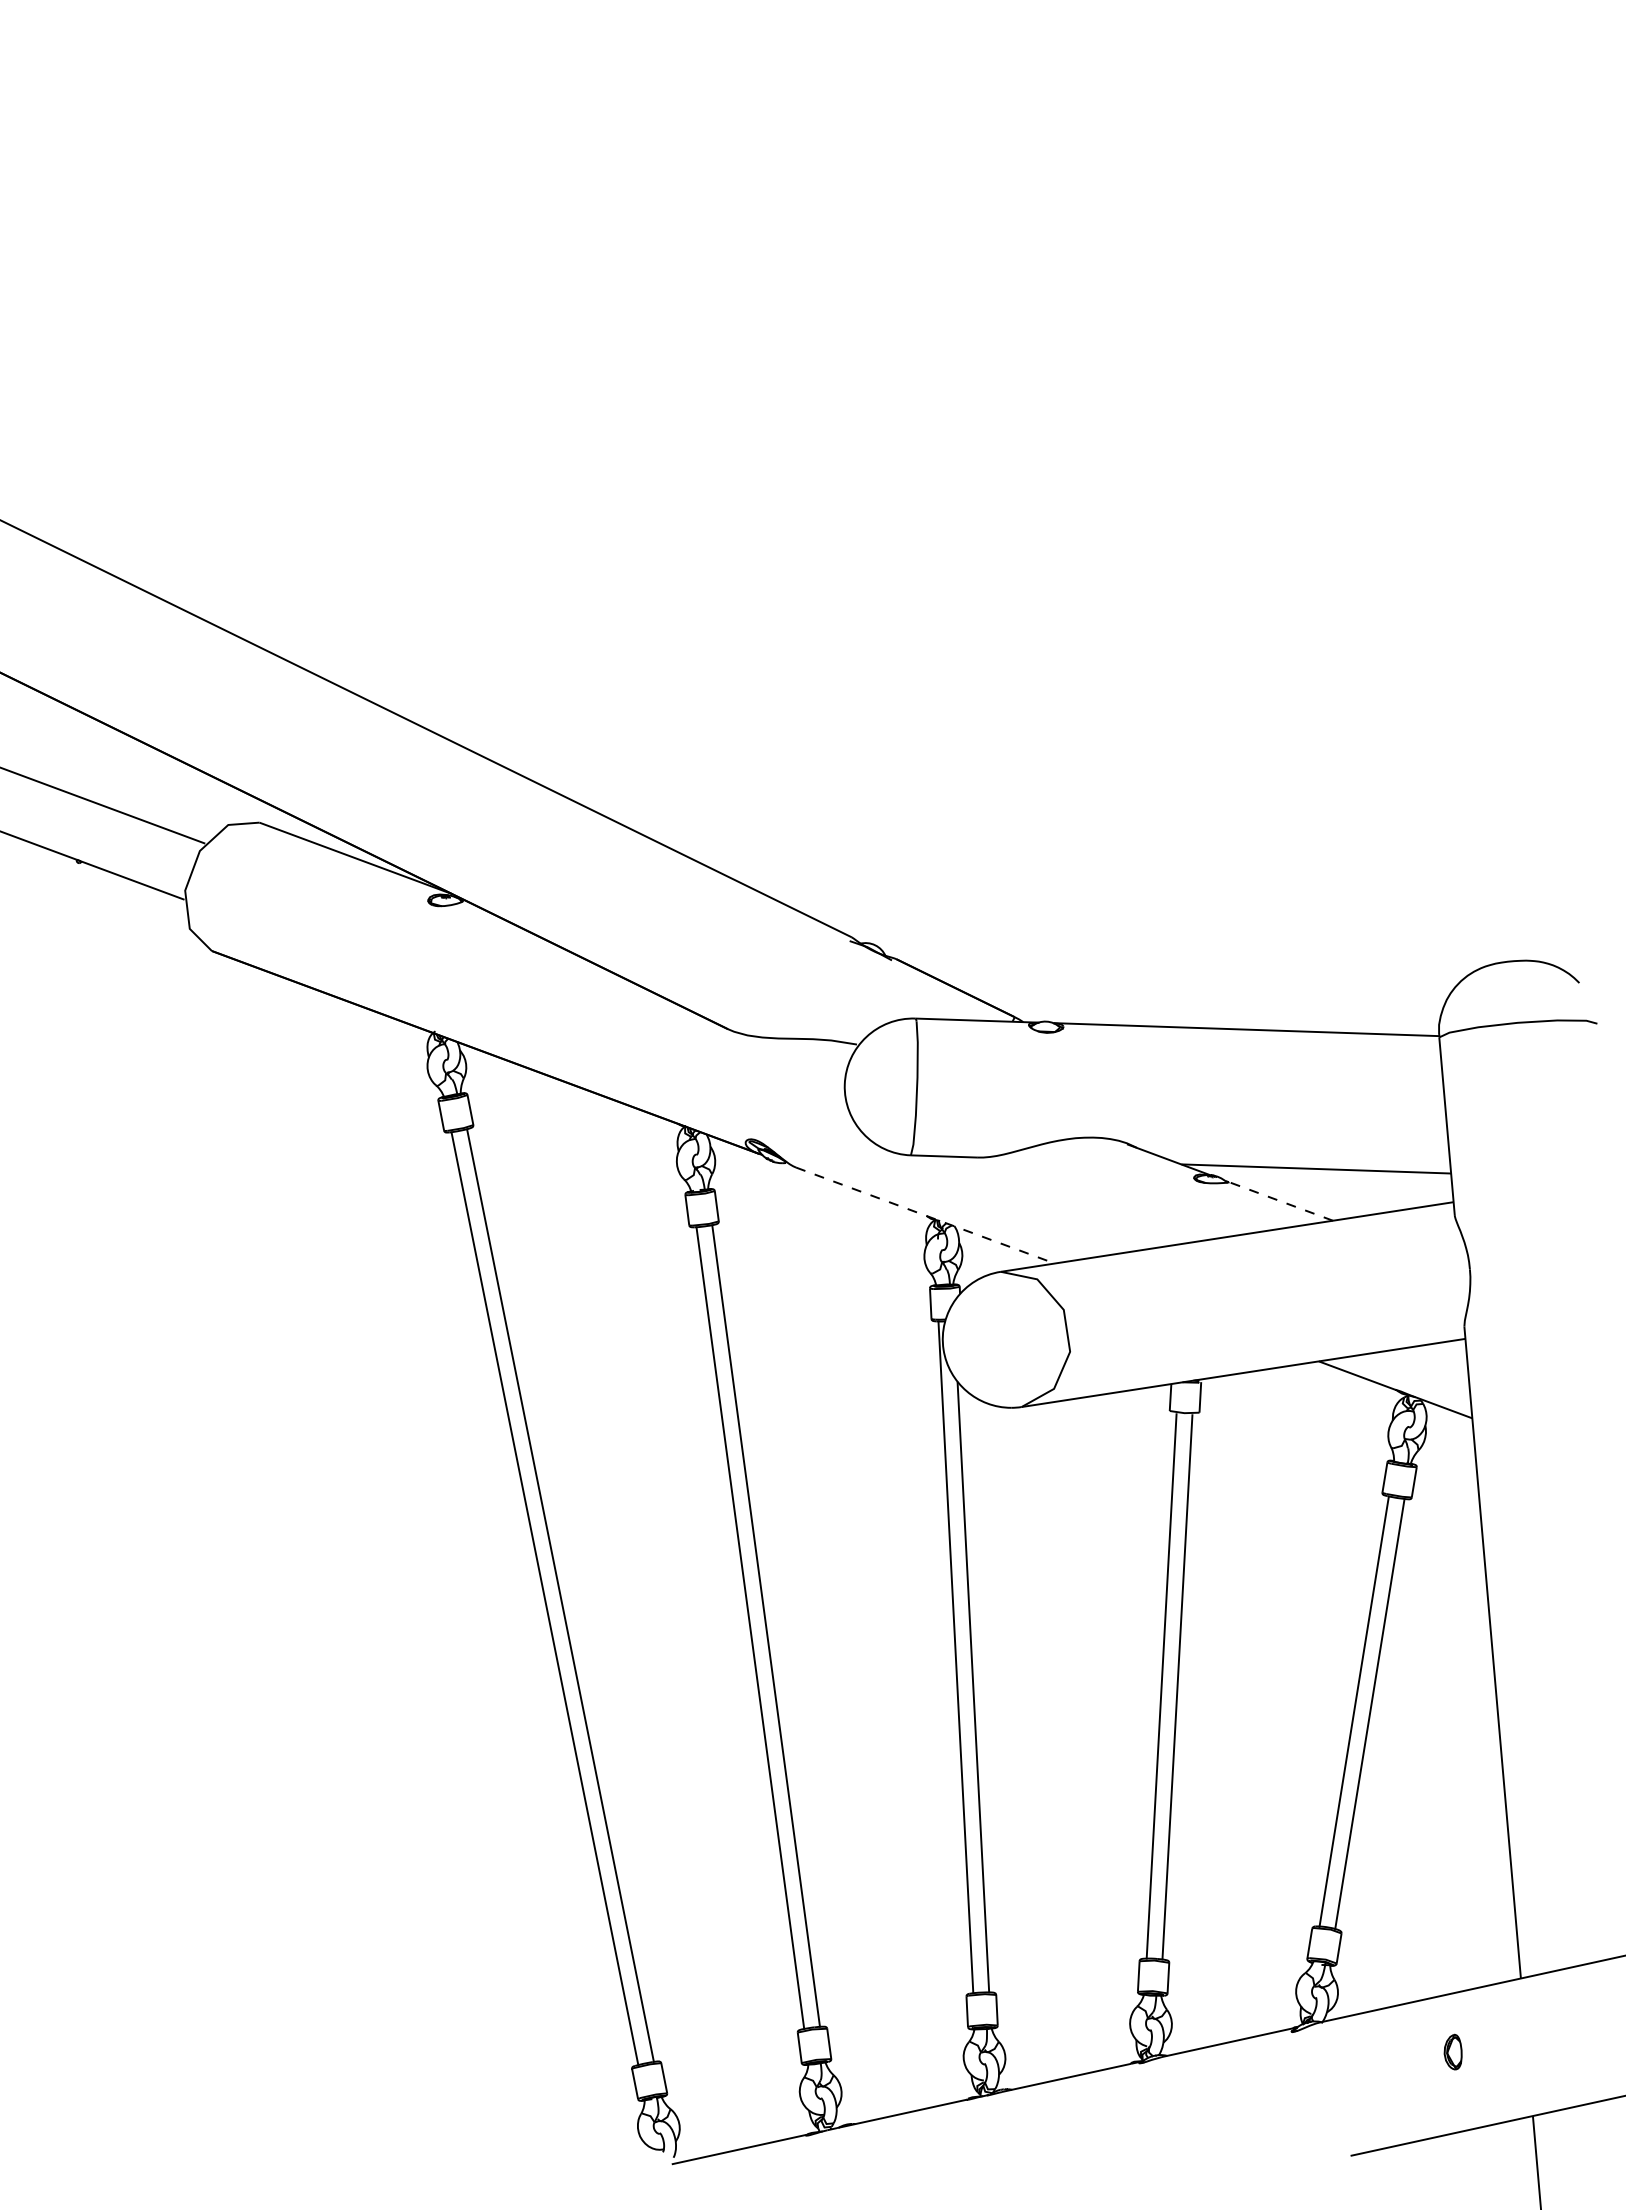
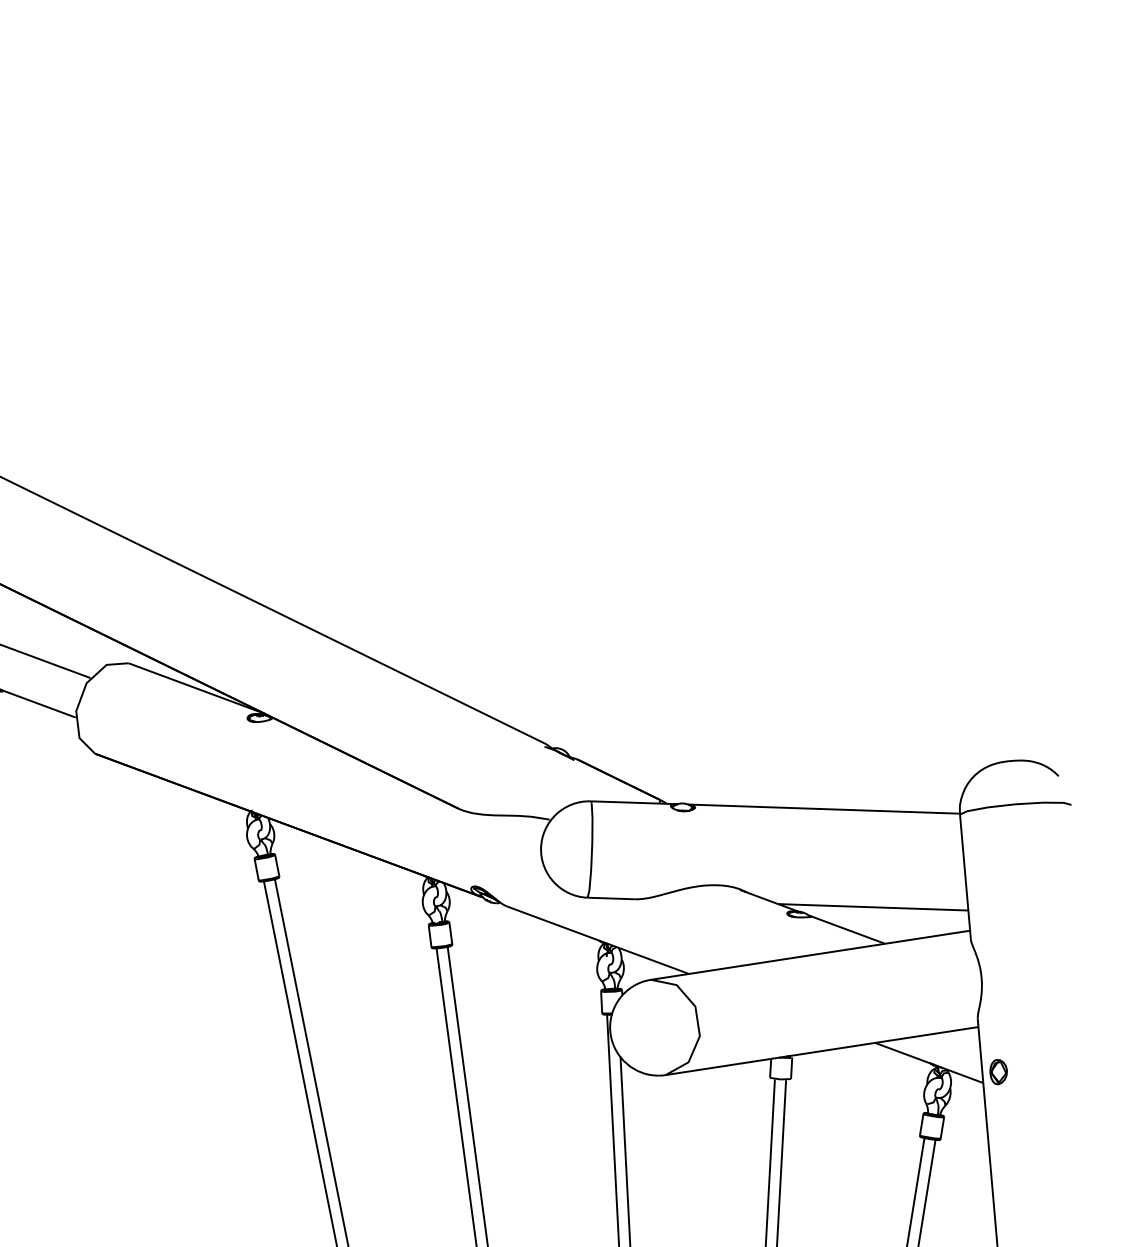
line: (1278, 1200) -> (846, 929), dashed -> solid
line: (925, 1215) -> (597, 940), dashed -> solid
part: (1493, 1402) -> (998, 1071), added

